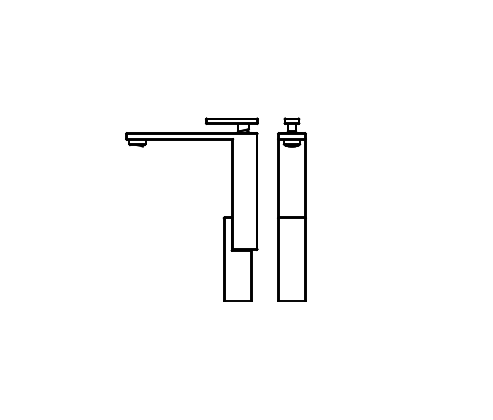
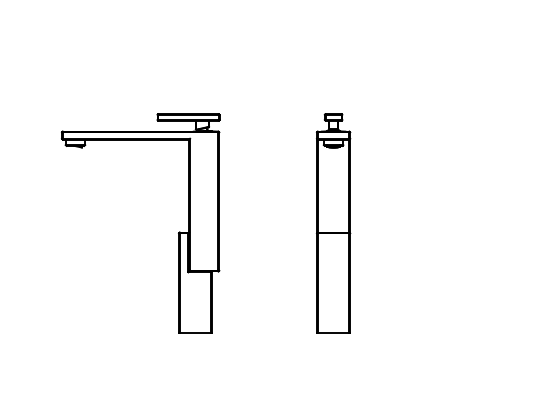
part: (291, 209) -> (333, 223), moved

